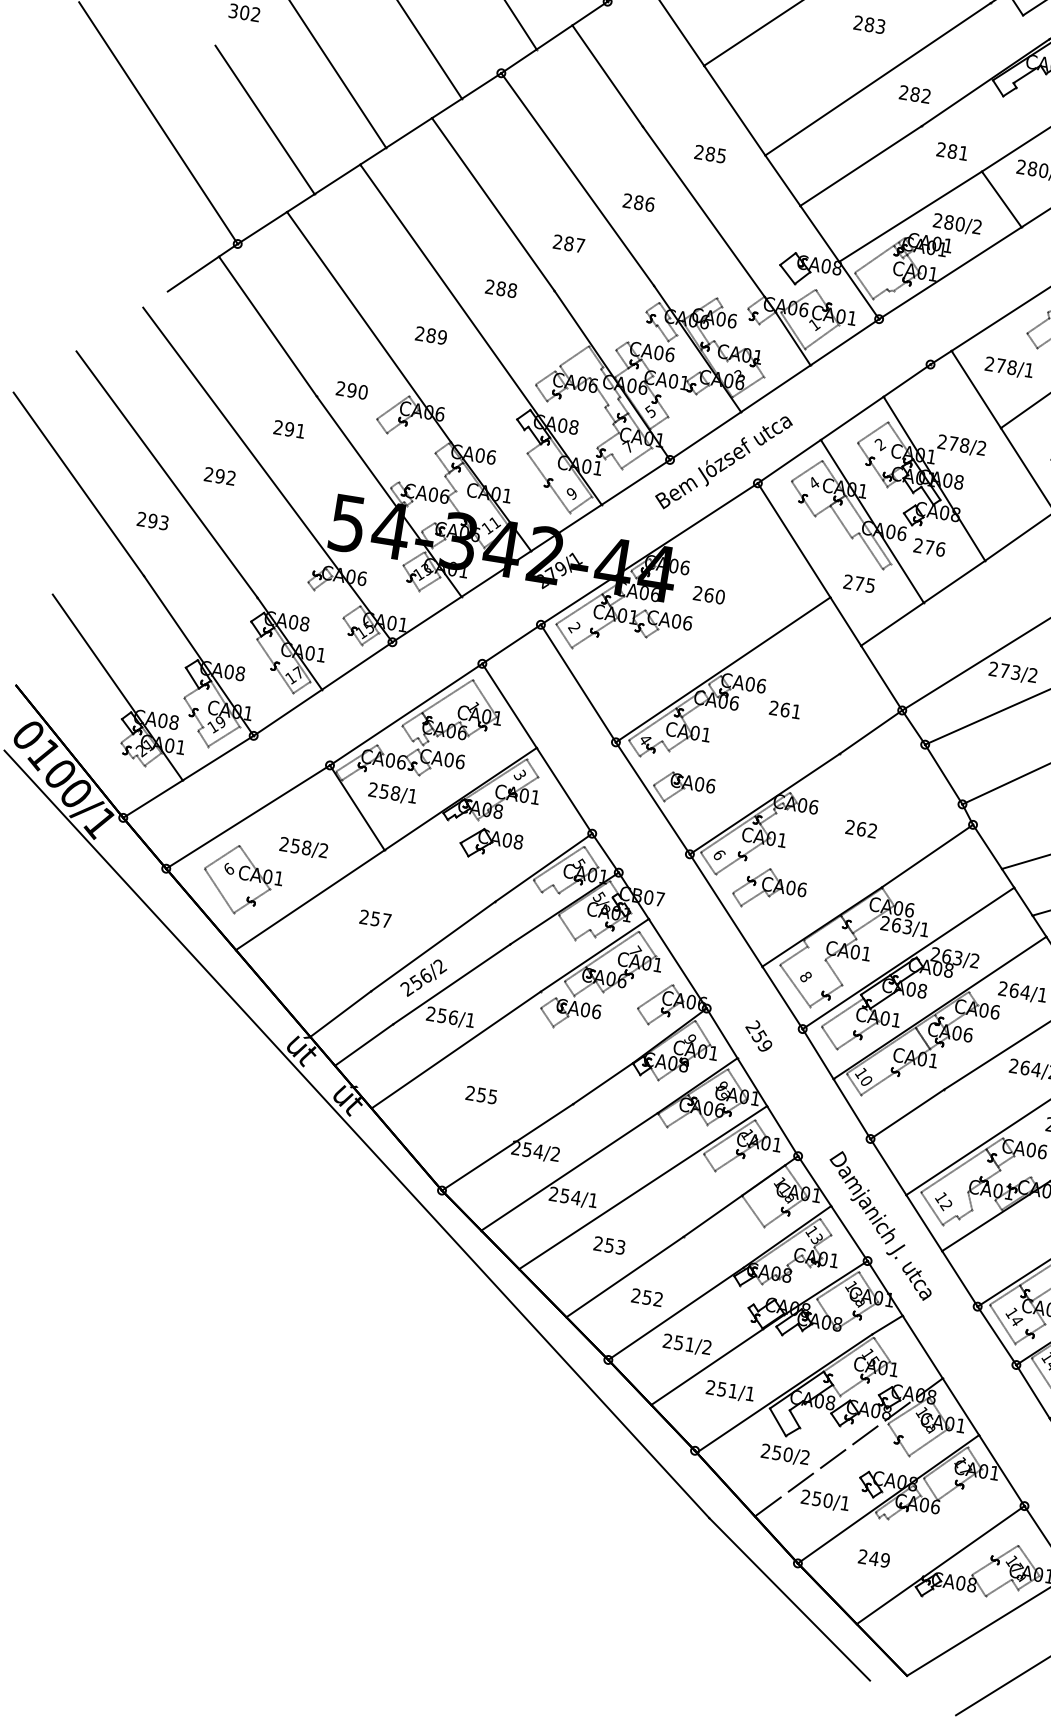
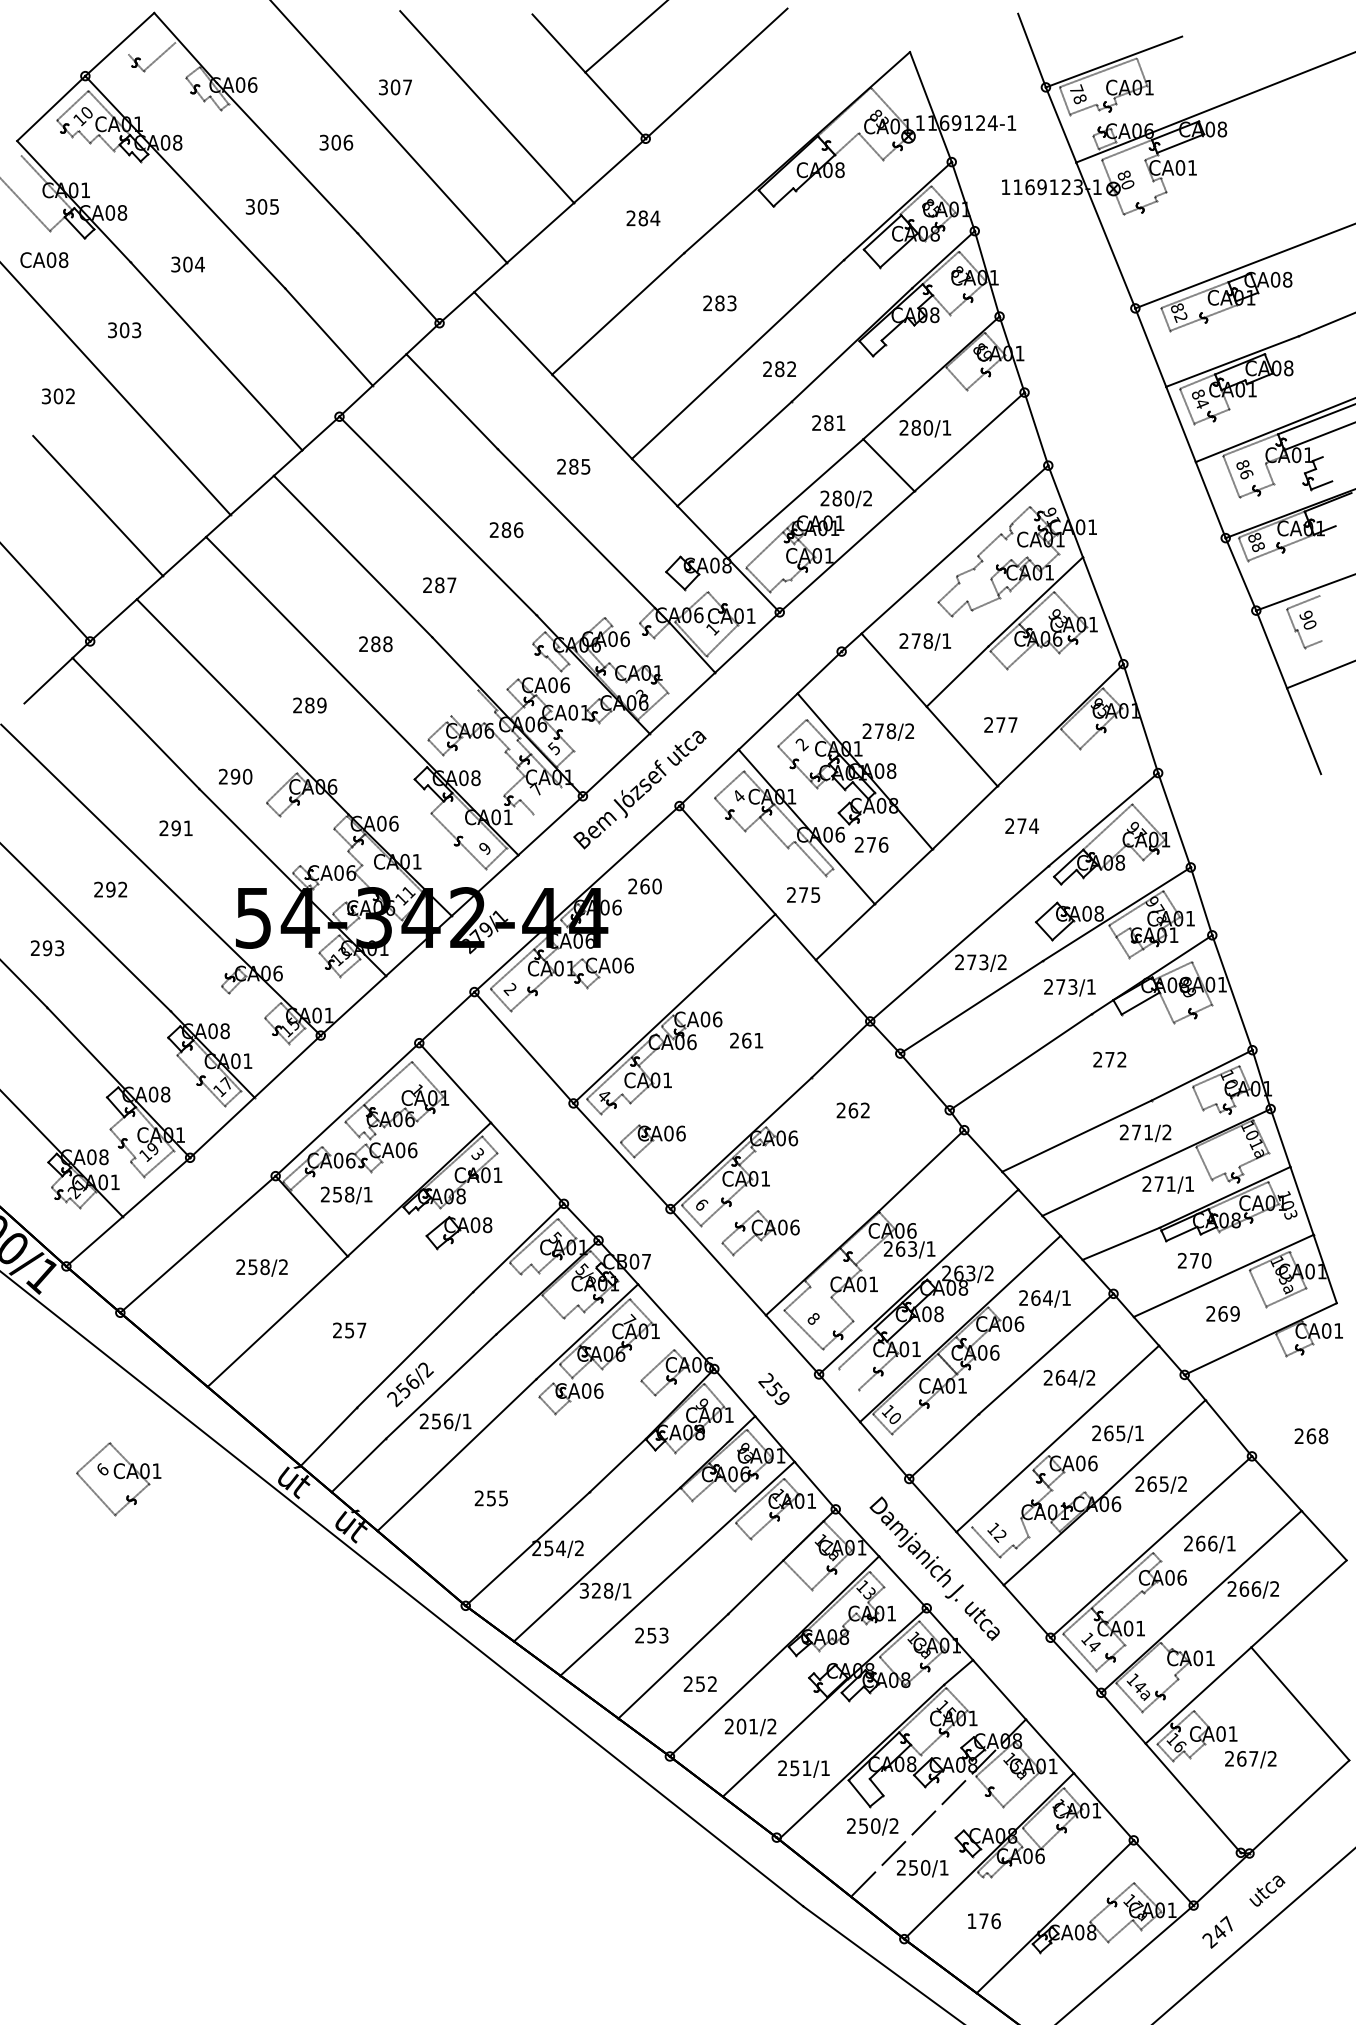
line: (573, 355) -> (463, 702), removed
line: (636, 457) -> (547, 799), removed
text: (708, 595) -> (644, 886), moved
text: (860, 828) -> (852, 1110), moved
part: (242, 880) -> (118, 1479), moved
line: (829, 1037) -> (848, 1378), removed
line: (953, 1170) -> (1002, 1498), removed
text: (565, 1195) -> (596, 1590), 254/1 -> 328/1
text: (678, 1342) -> (741, 1726), 251/2 -> 201/2
text: (873, 1558) -> (983, 1921), 249 -> 176

